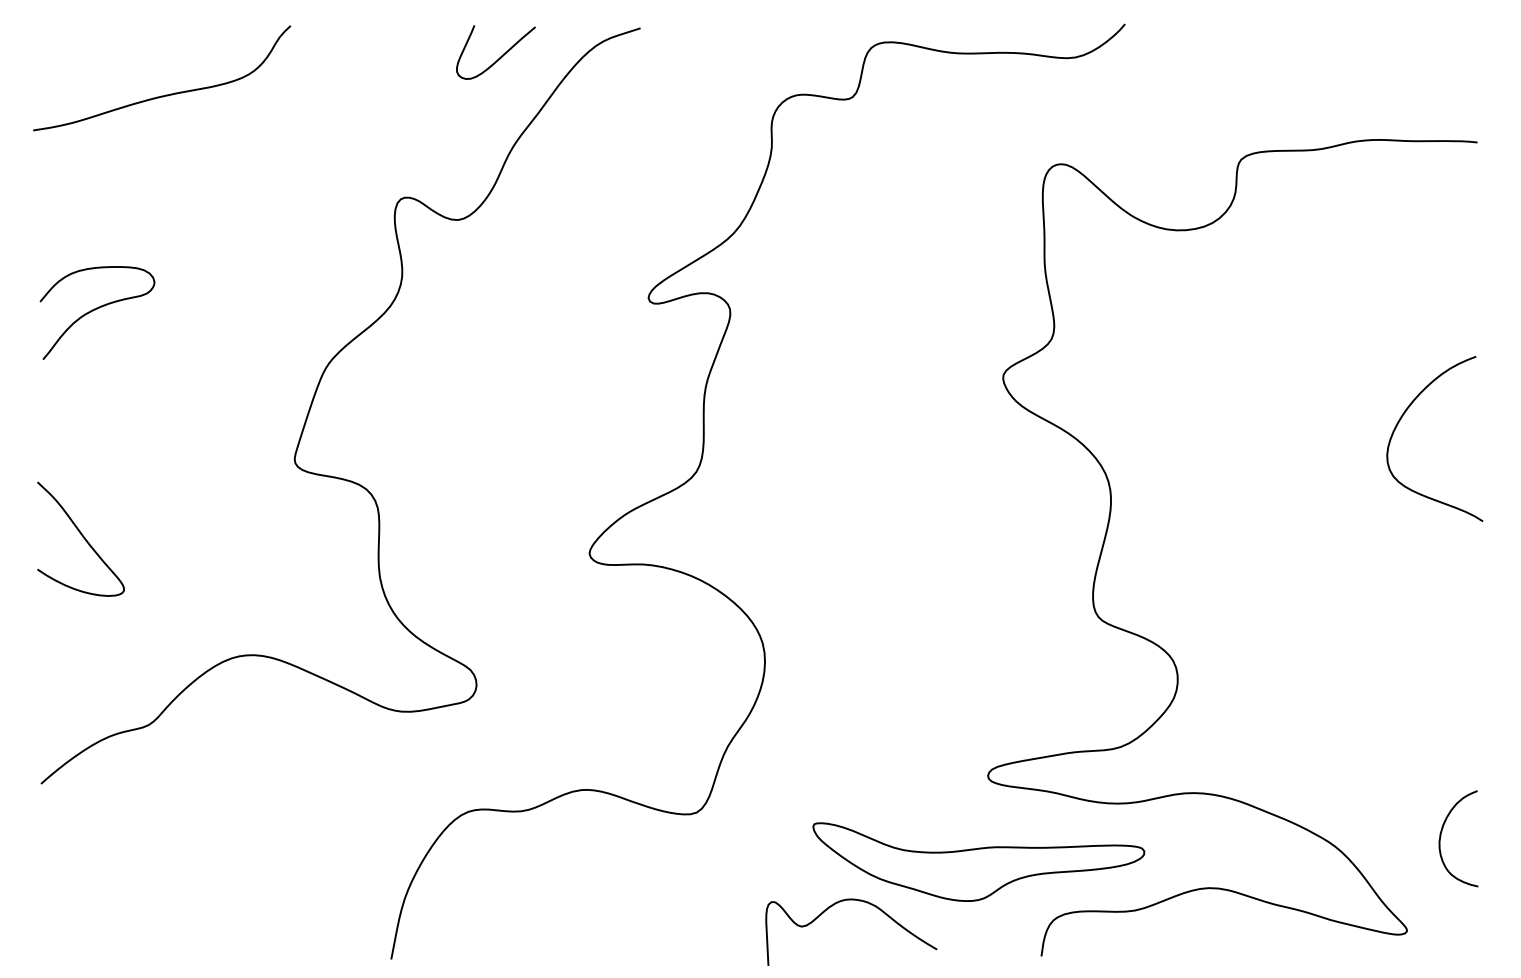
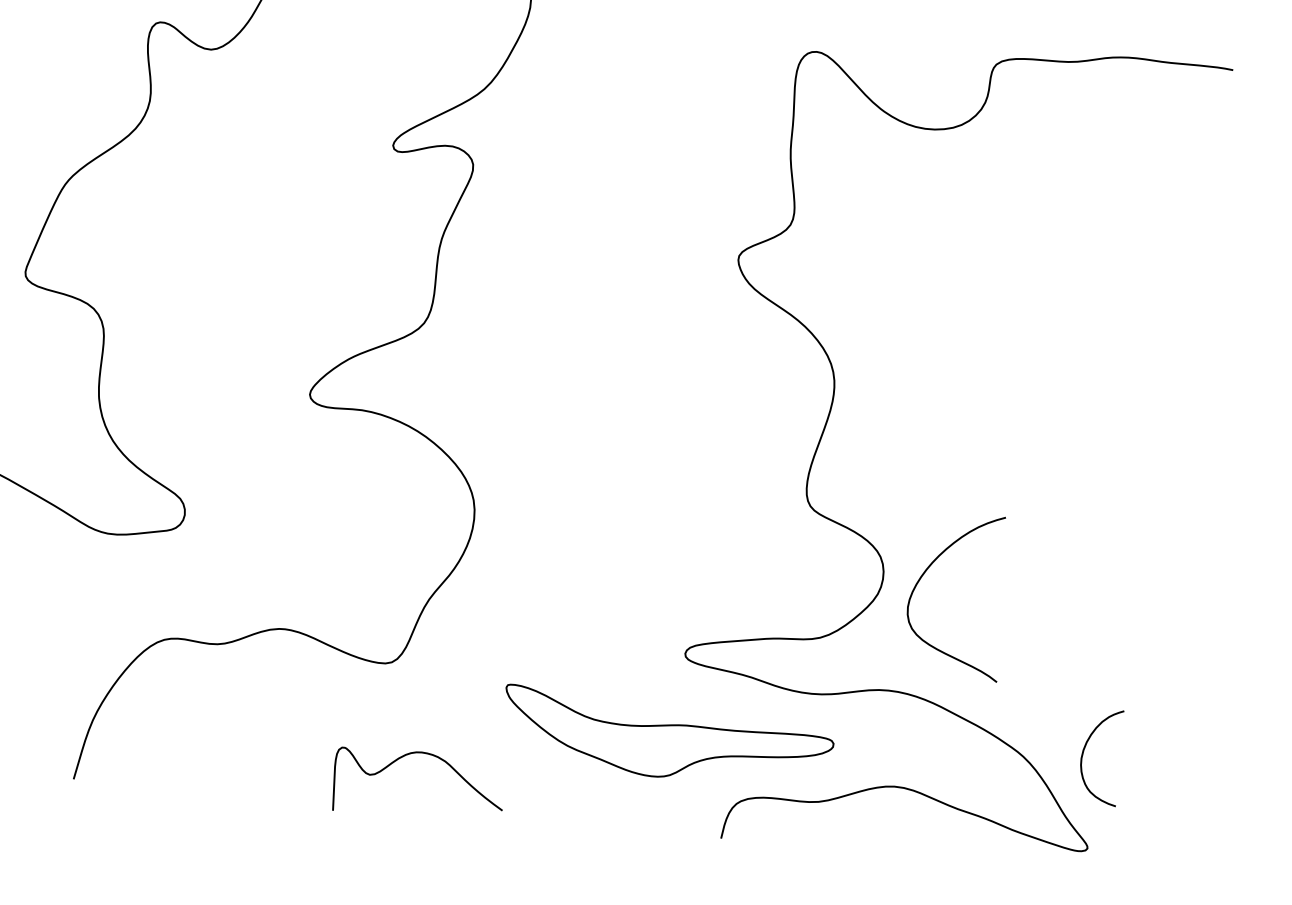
curve: (1401, 419) -> (925, 573), moved
curve: (1441, 836) -> (1084, 753), moved
curve: (844, 901) -> (414, 753), moved

